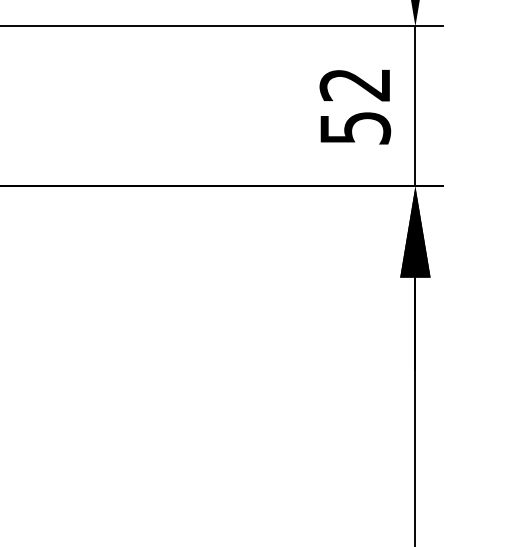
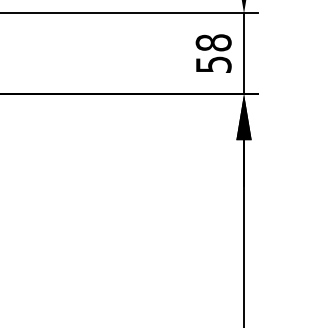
text: (354, 84) -> (213, 42), 52 -> 58

